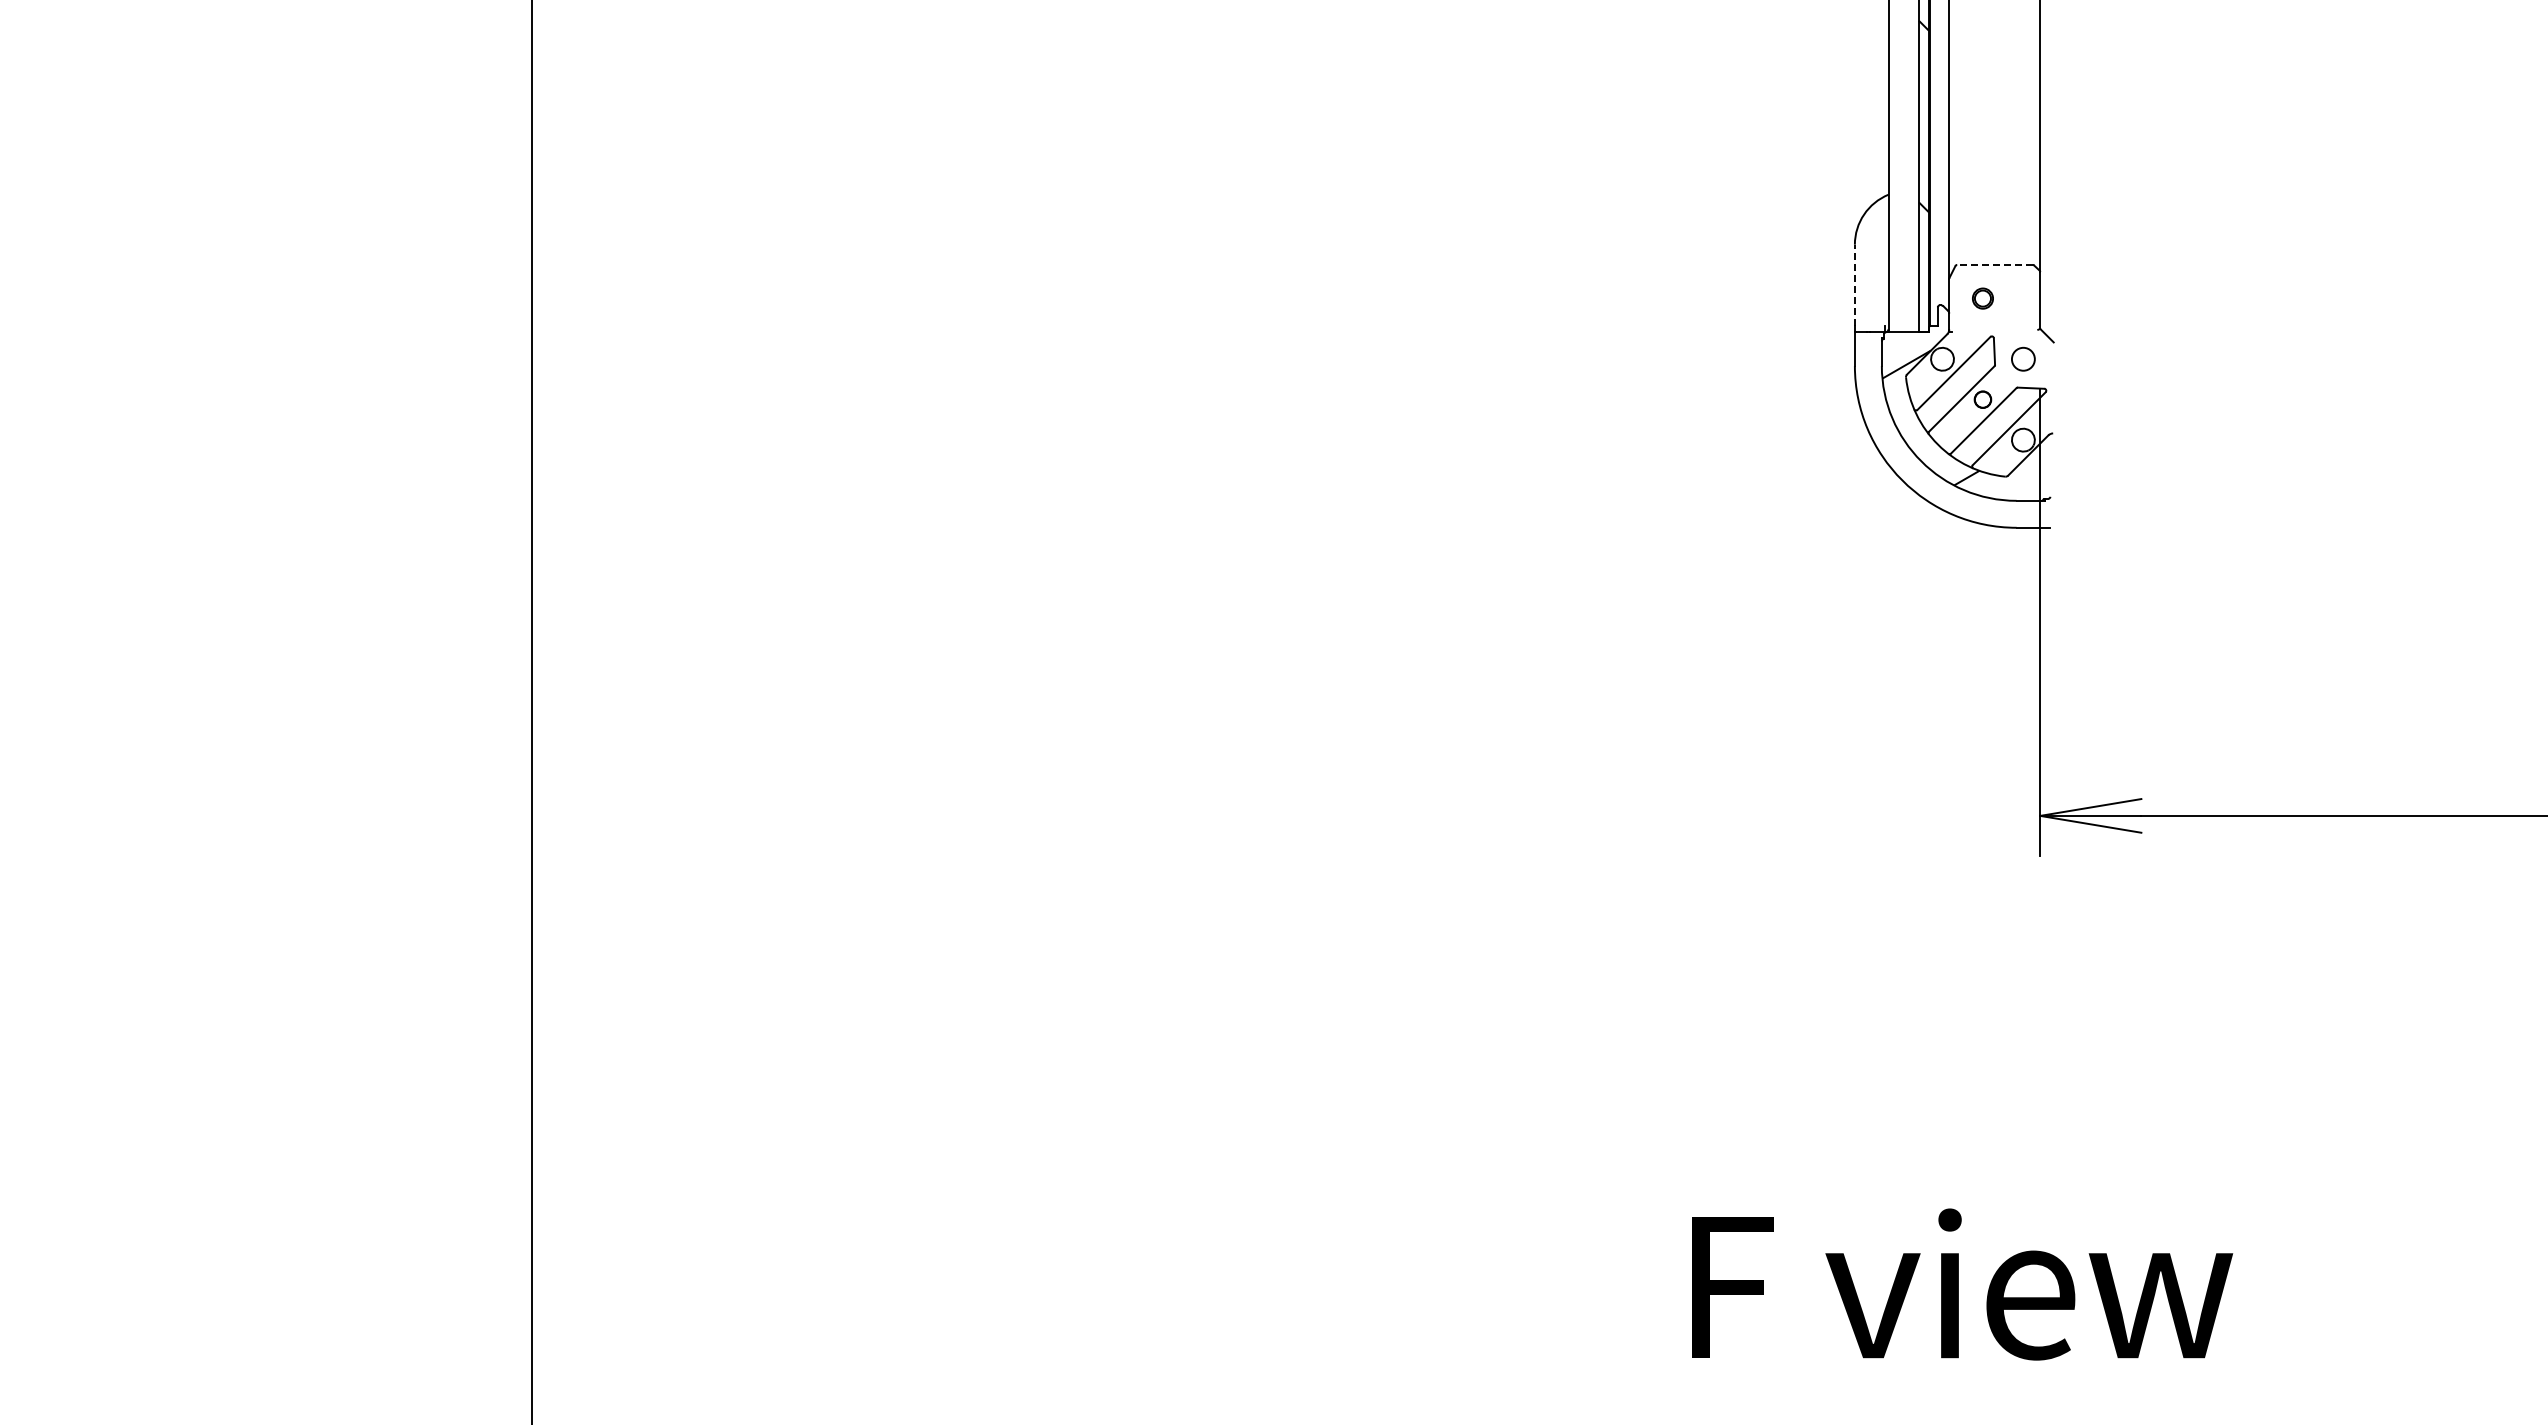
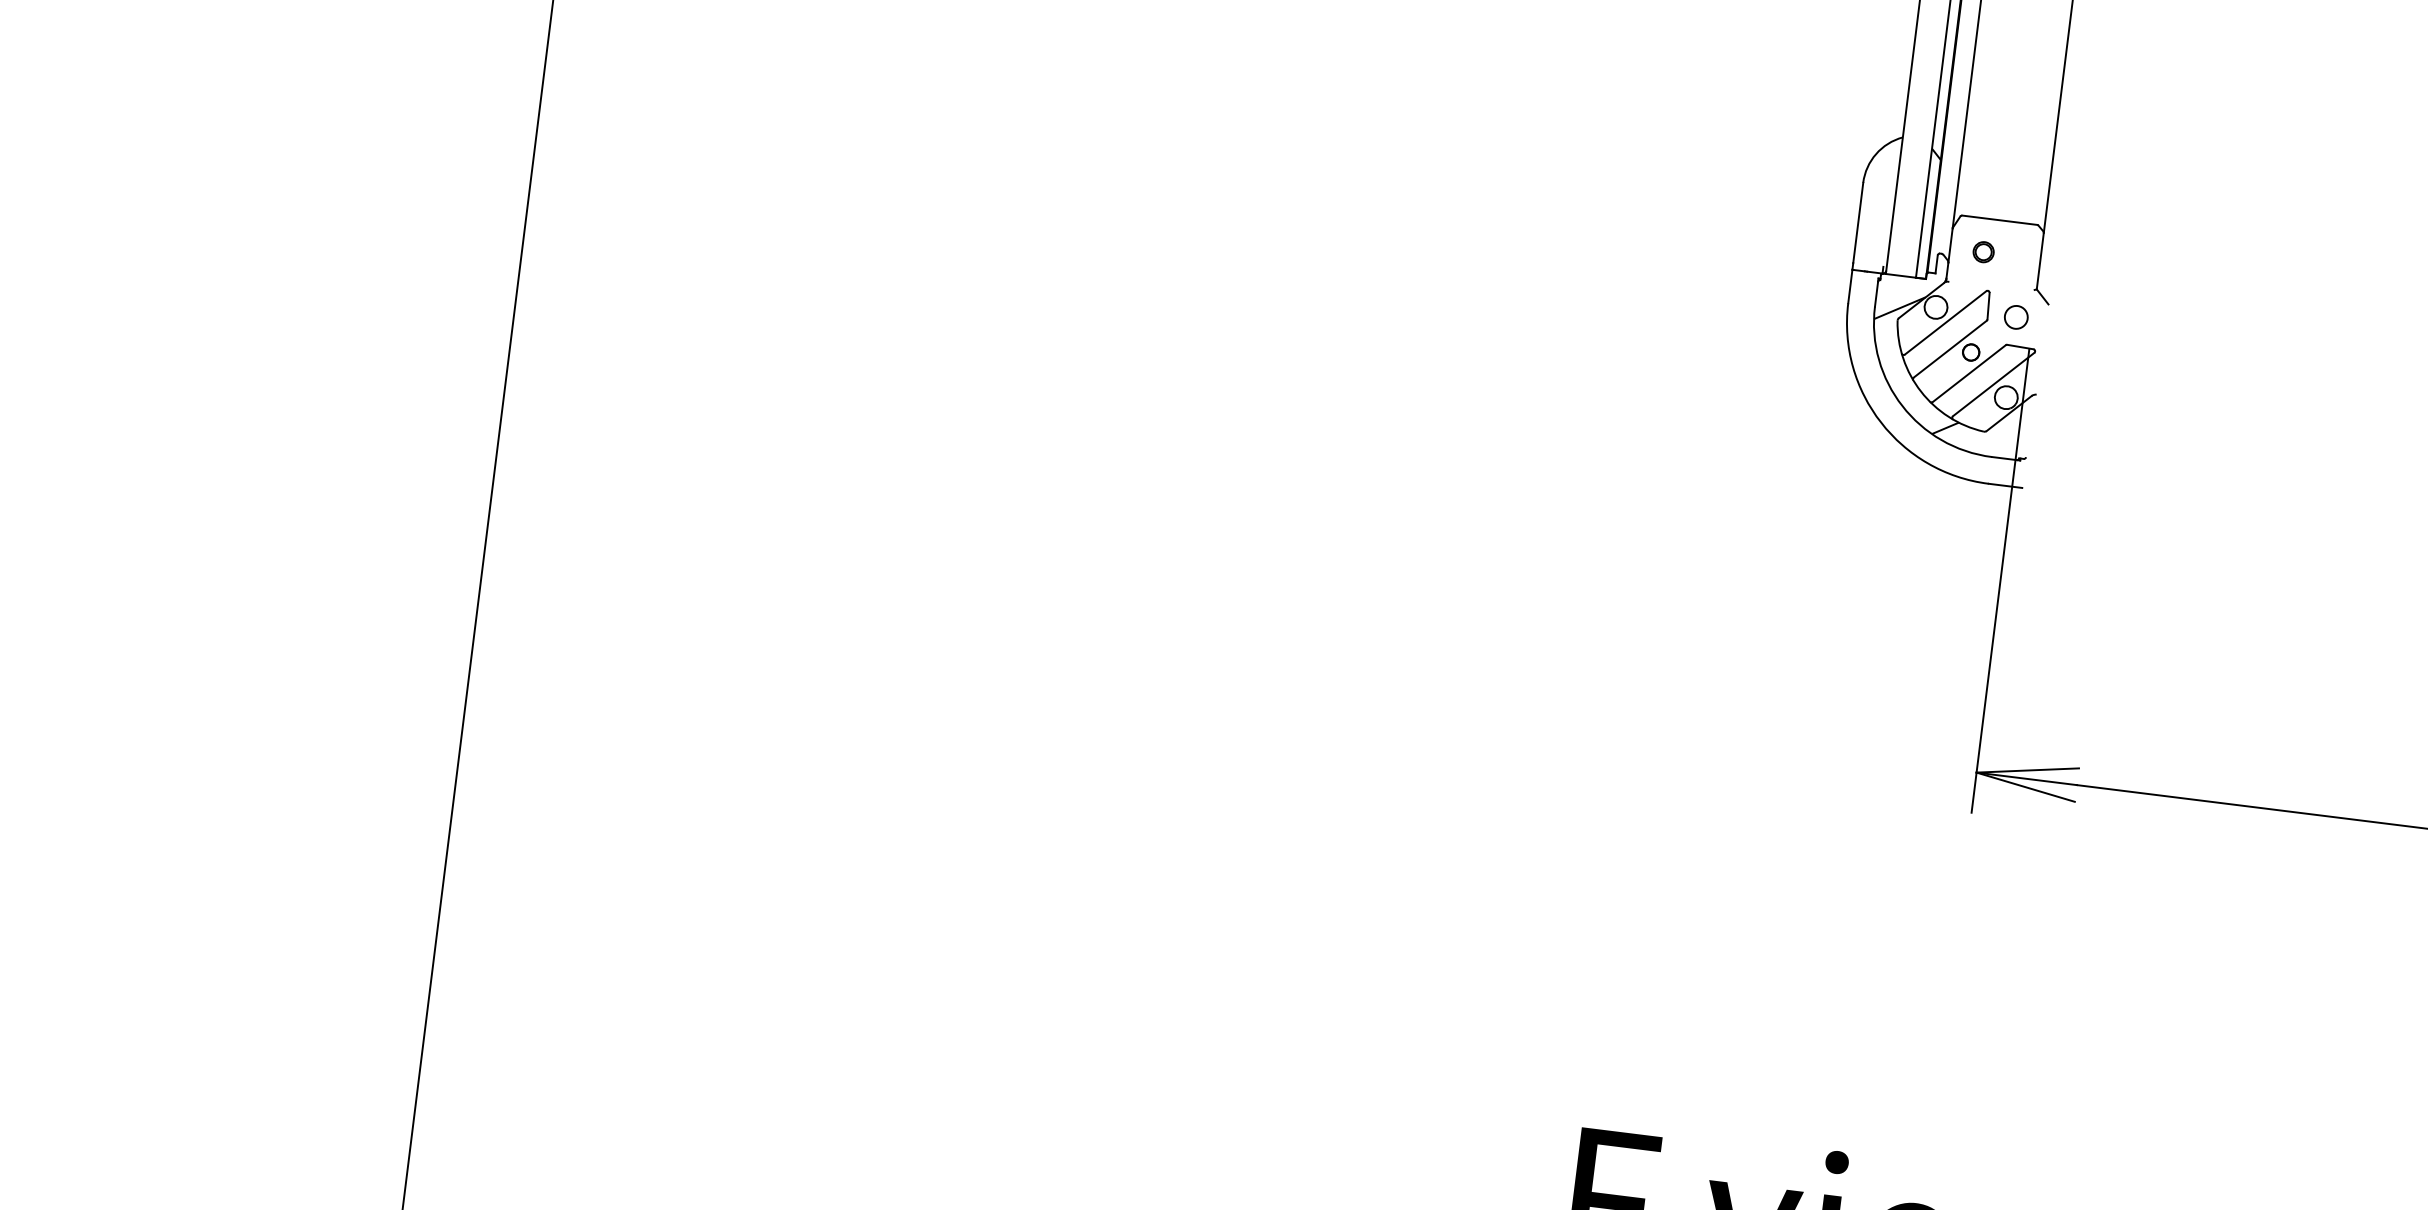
line: (1994, 264) -> (1999, 219), dashed -> solid
line: (1854, 284) -> (1857, 222), dashed -> solid

